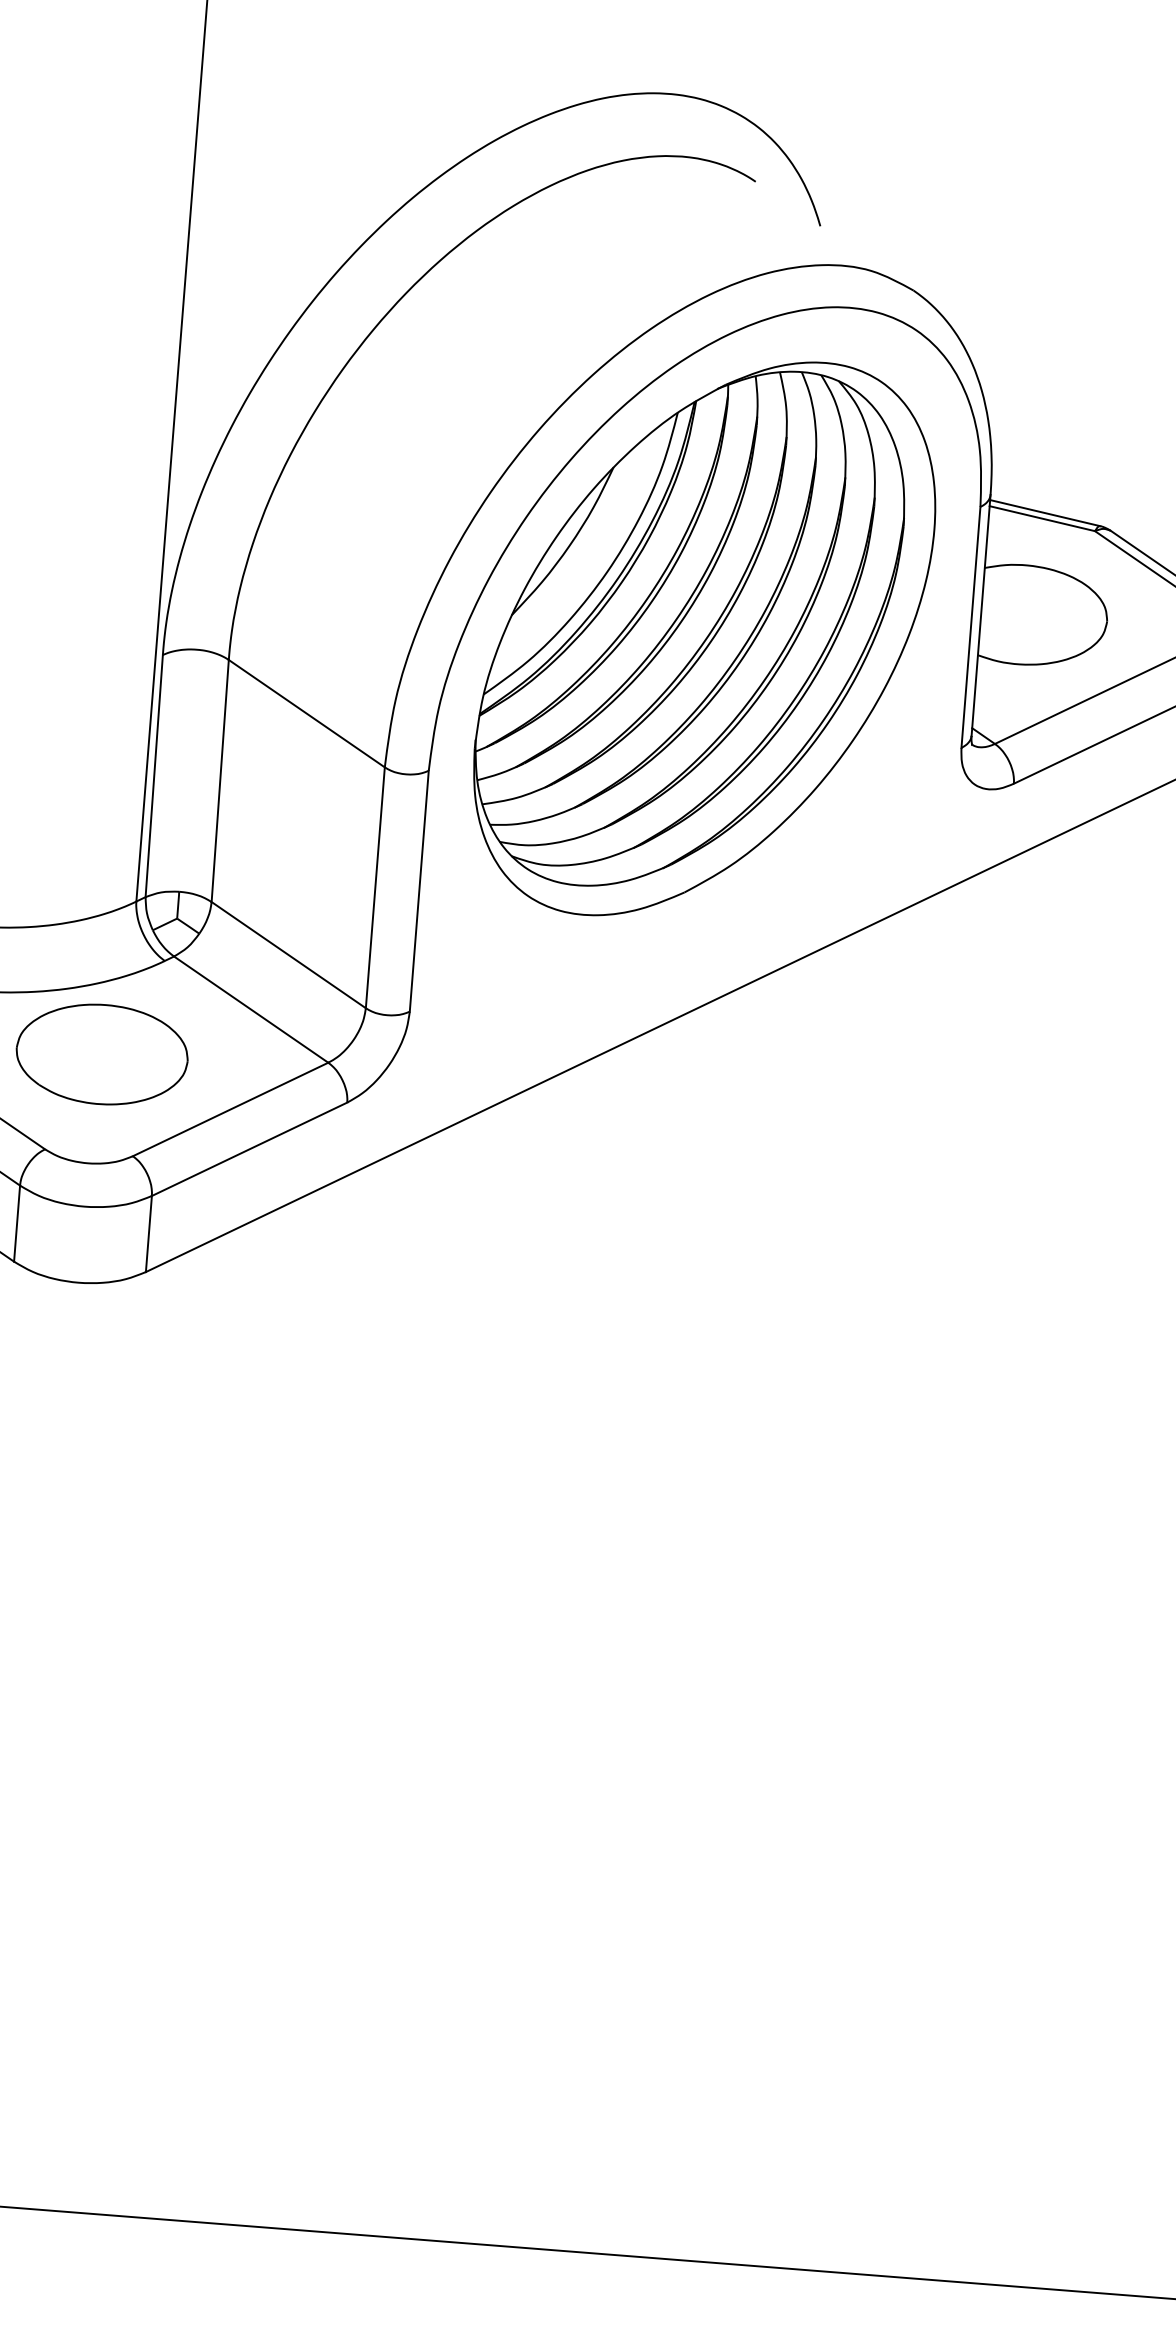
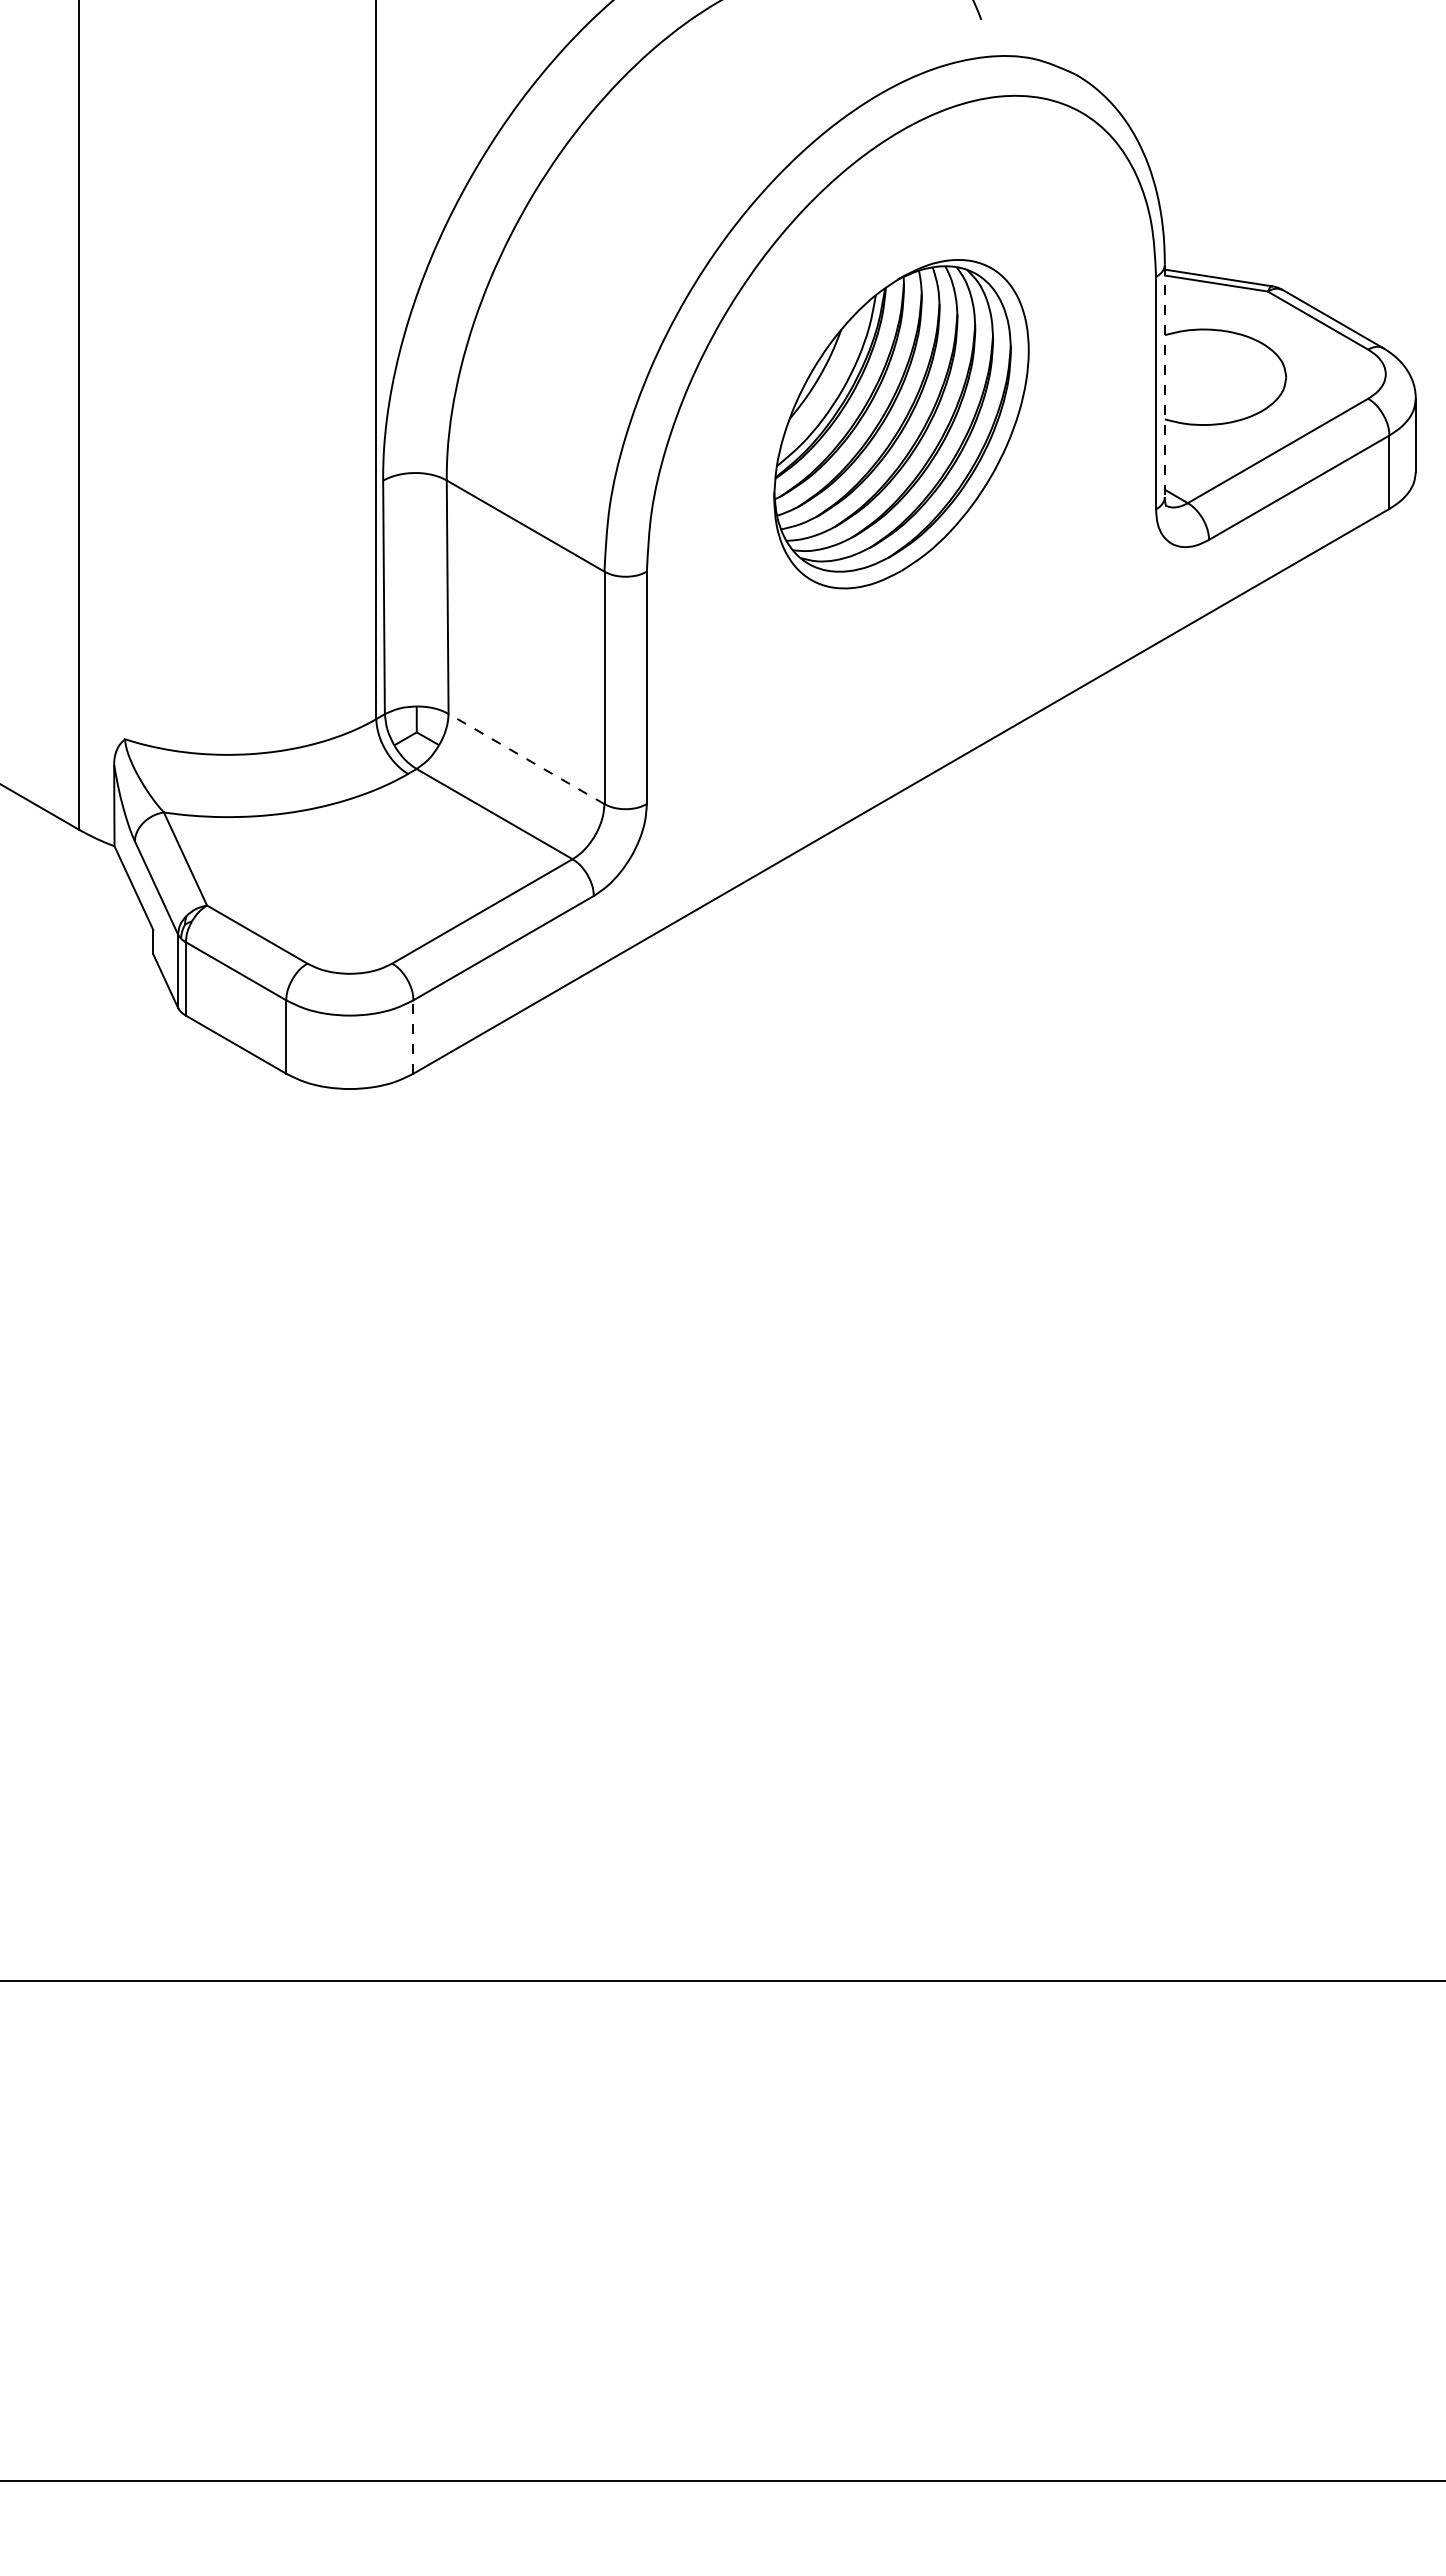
line: (980, 615) -> (1164, 381), solid -> dashed
part: (704, 638) -> (901, 423), size x0.6
line: (288, 954) -> (526, 758), solid -> dashed
part: (101, 1054) -> (354, 868), removed
line: (148, 1234) -> (413, 1037), solid -> dashed

